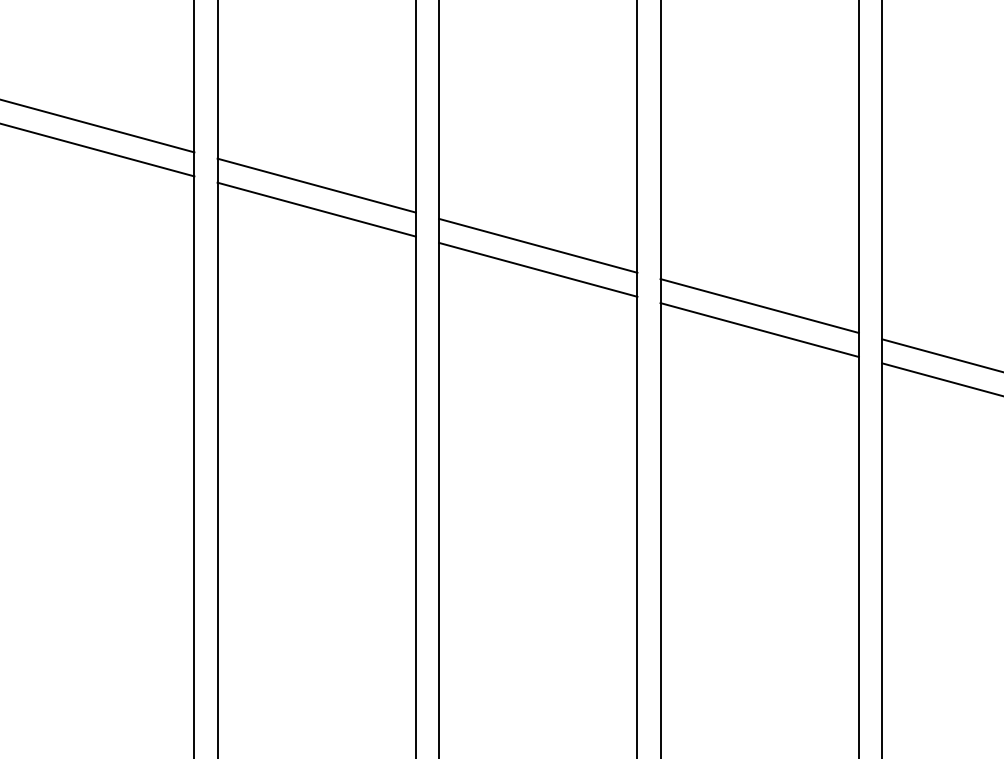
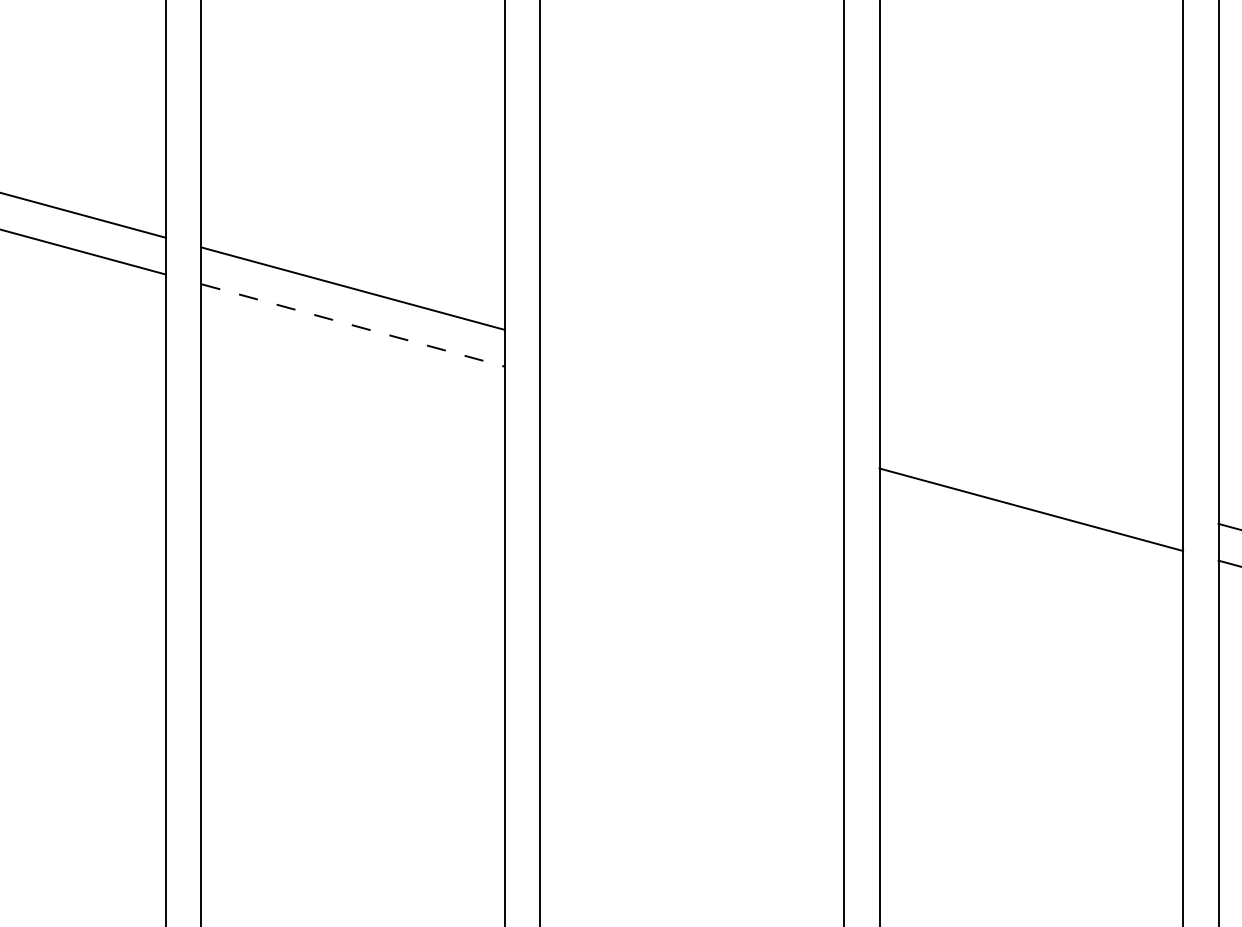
line: (316, 209) -> (352, 325), solid -> dashed
line: (538, 245) -> (692, 380), removed
line: (538, 269) -> (692, 417), removed
line: (759, 305) -> (1030, 472), removed

